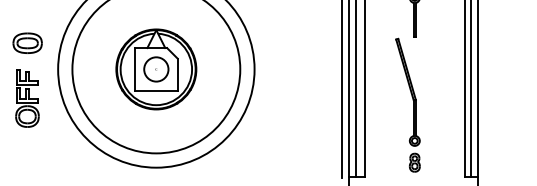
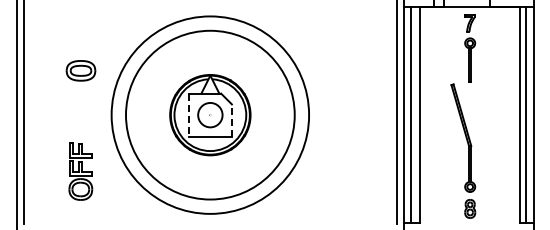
part: (27, 42) -> (80, 70), moved
line: (134, 69) -> (188, 115), solid -> dashed
line: (177, 74) -> (231, 120), solid -> dashed
part: (27, 98) -> (80, 171), moved

